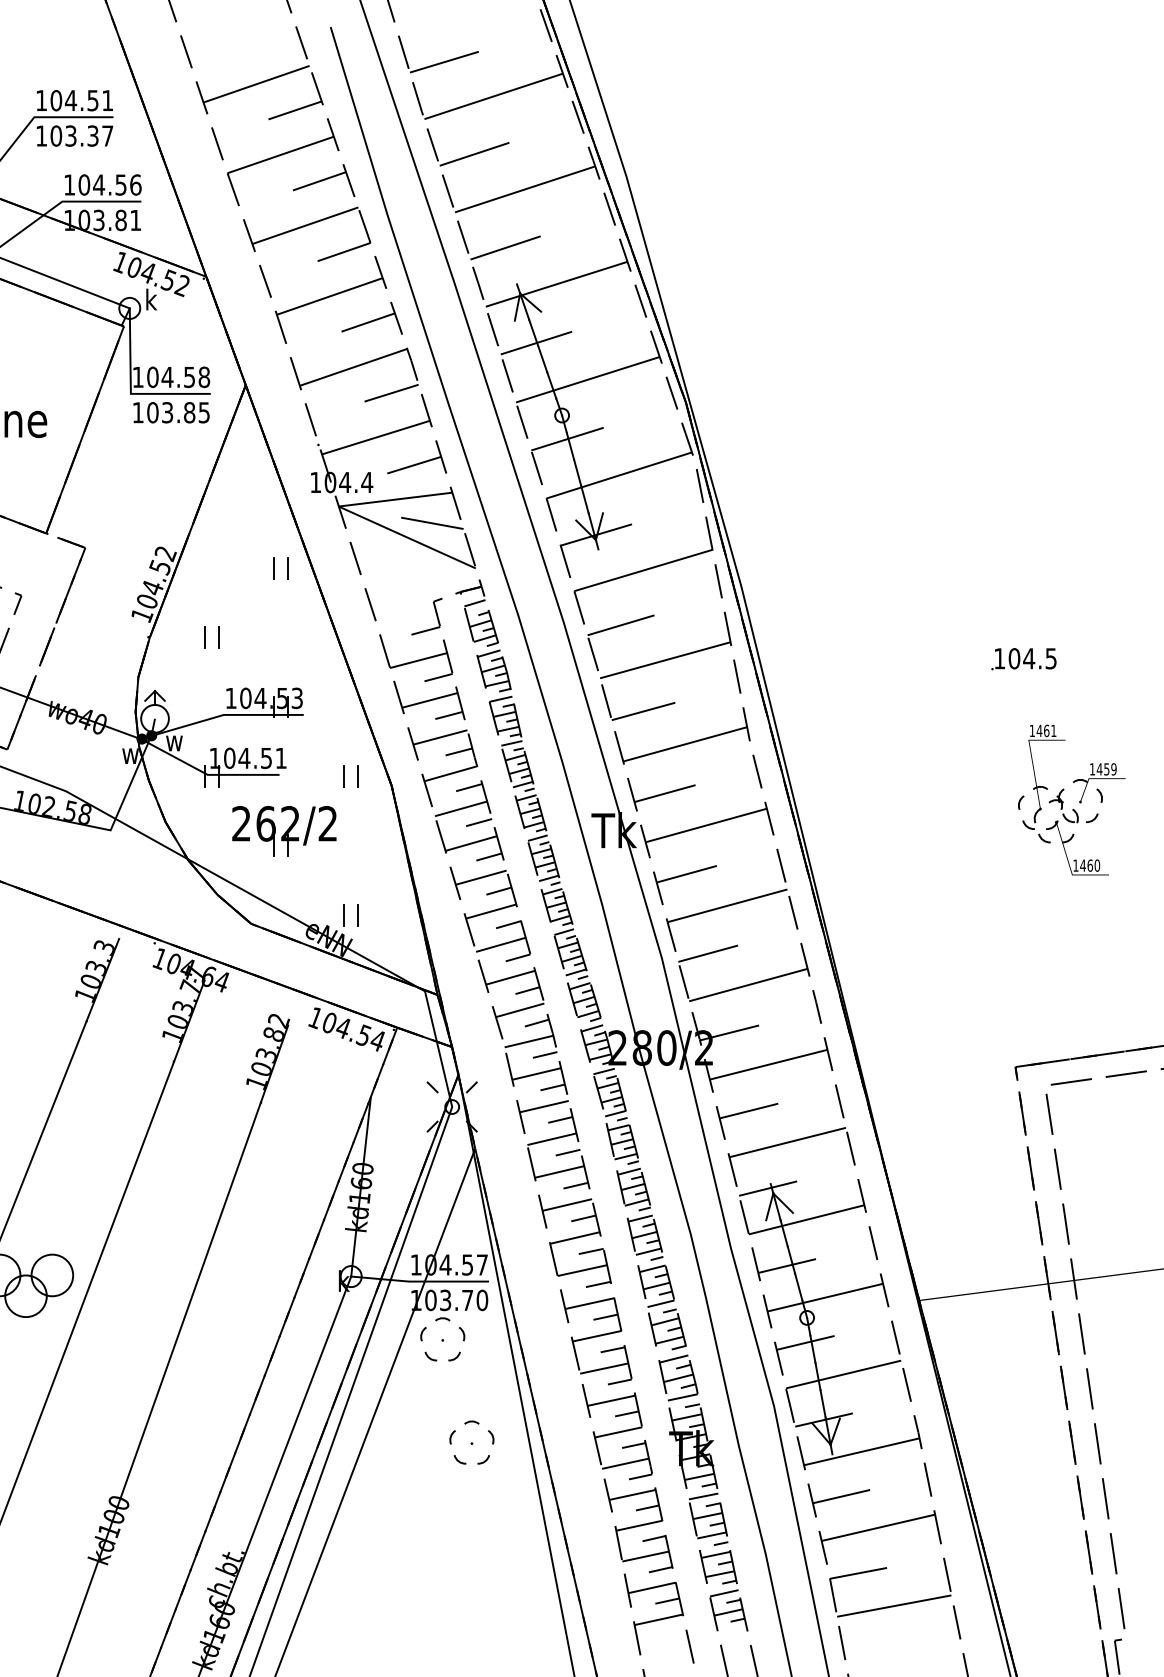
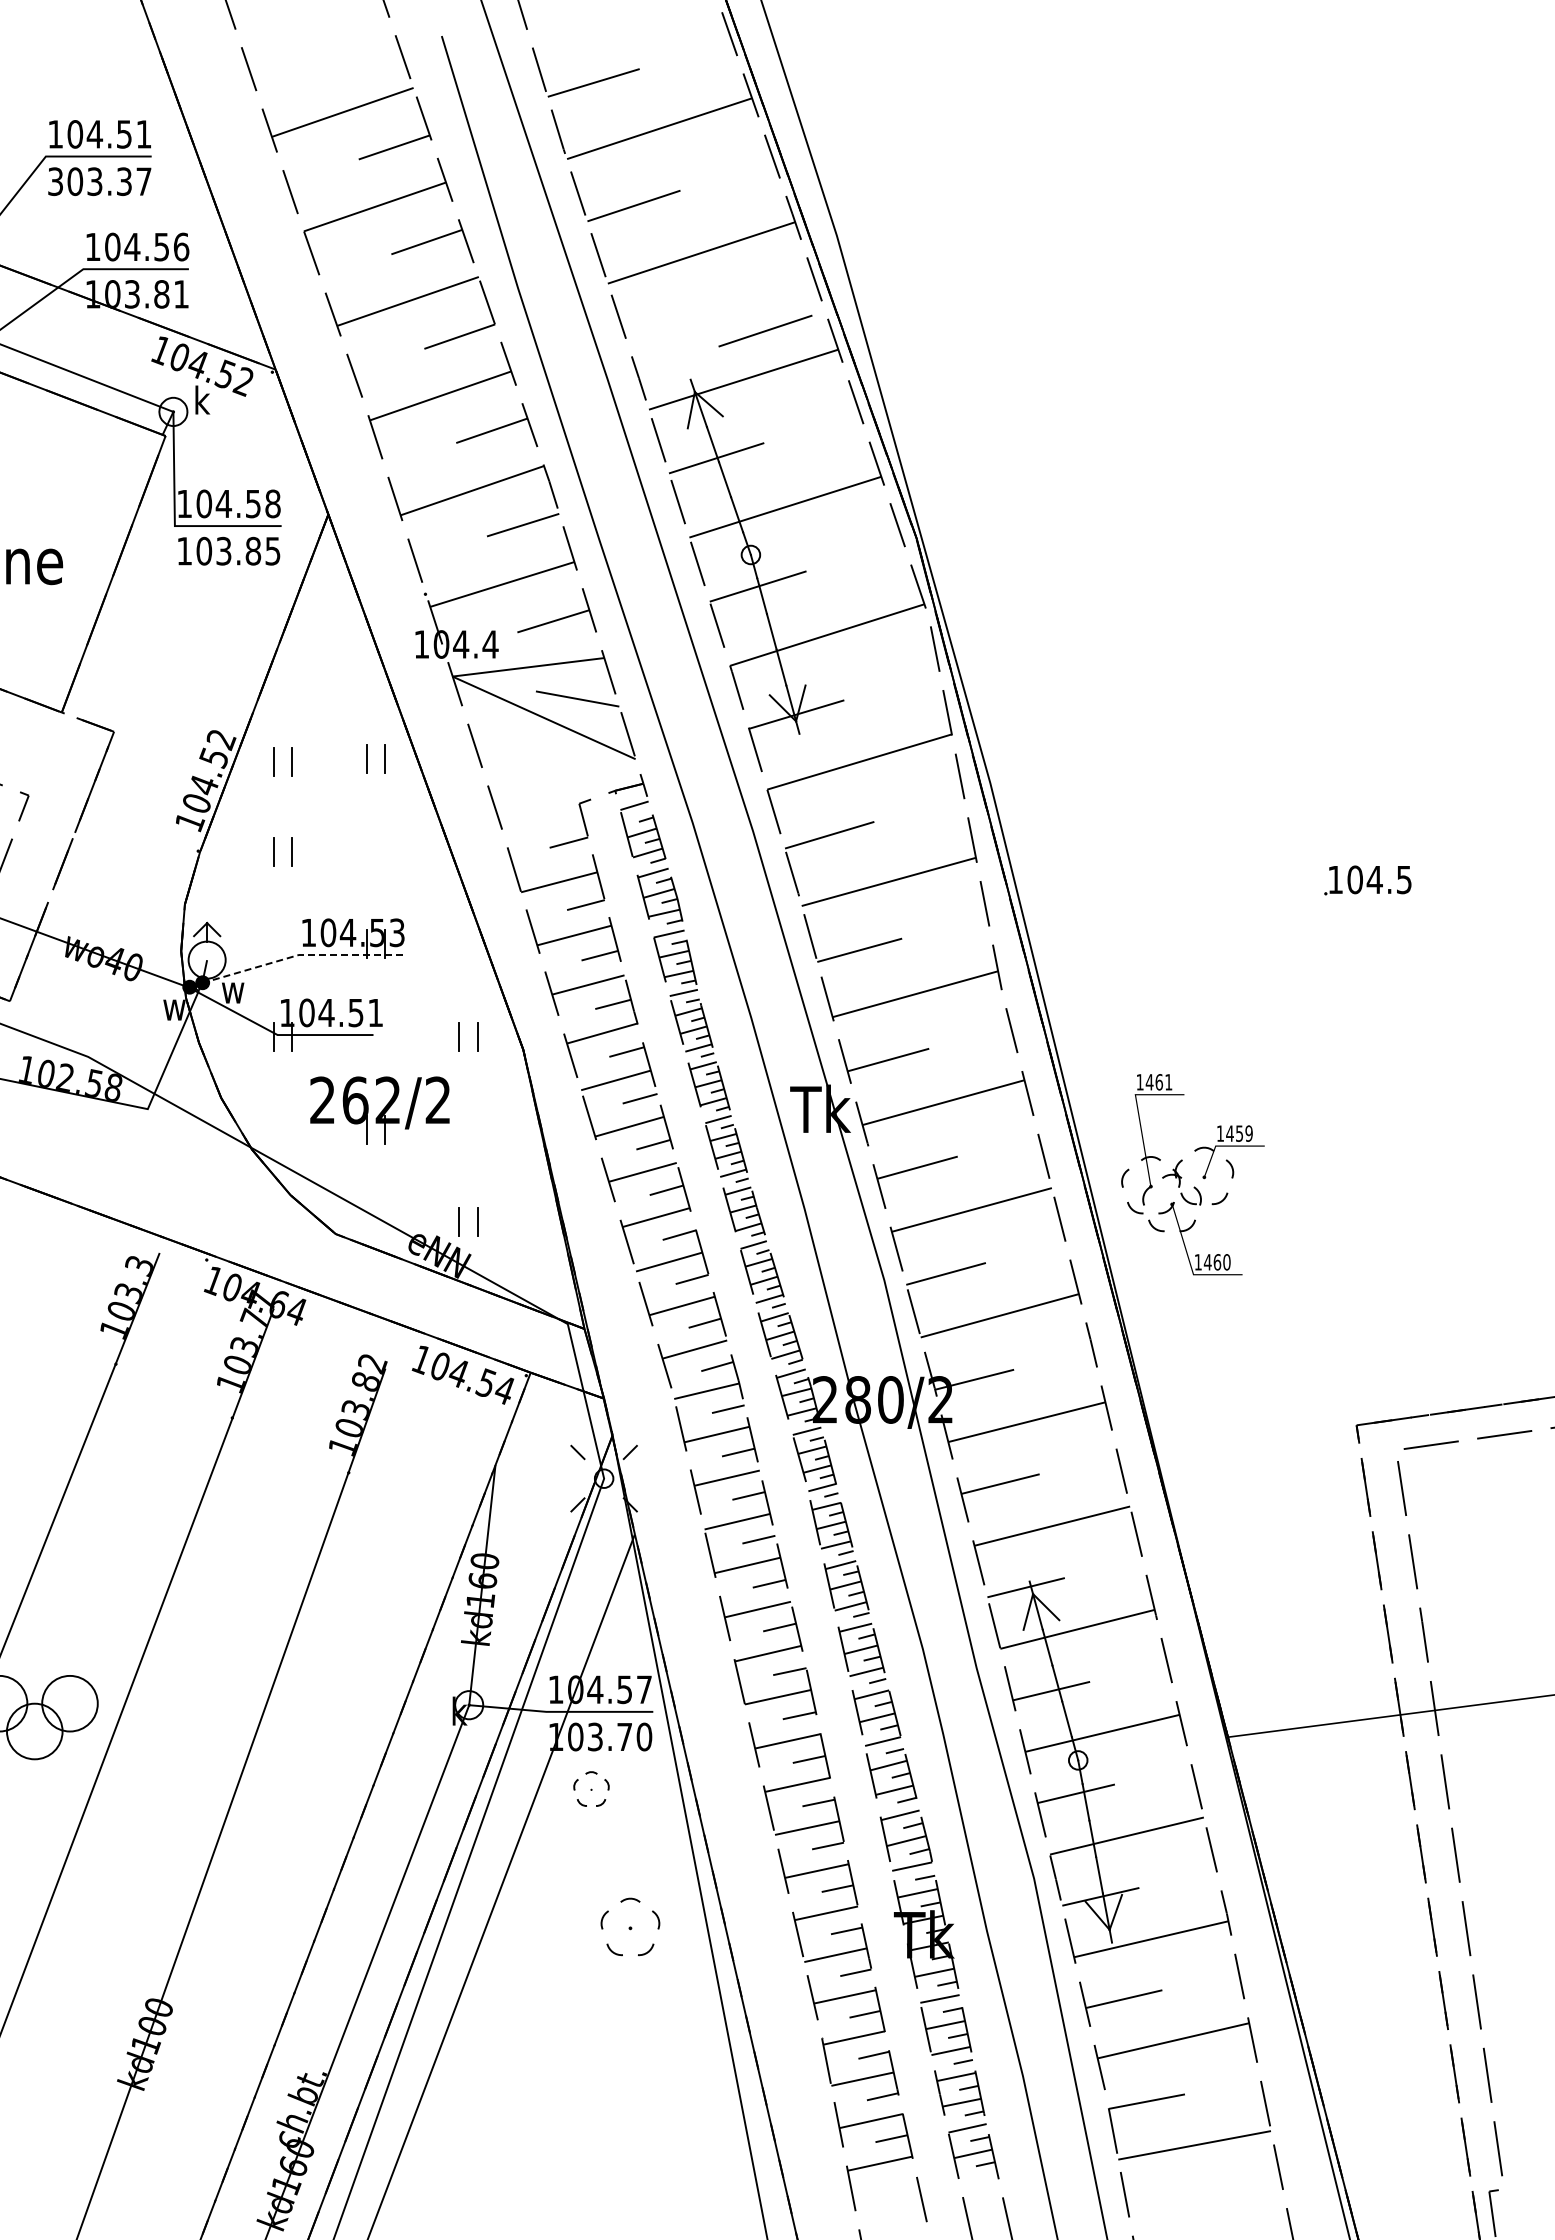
text: (41, 135) -> (55, 181), 103.37 -> 303.37
line: (505, 247) -> (765, 330), moved
part: (205, 570) -> (274, 761), added
line: (226, 714) -> (302, 954), solid -> dashed
part: (1079, 801) -> (1202, 1176), moved
part: (442, 1338) -> (591, 1788), size x0.6

